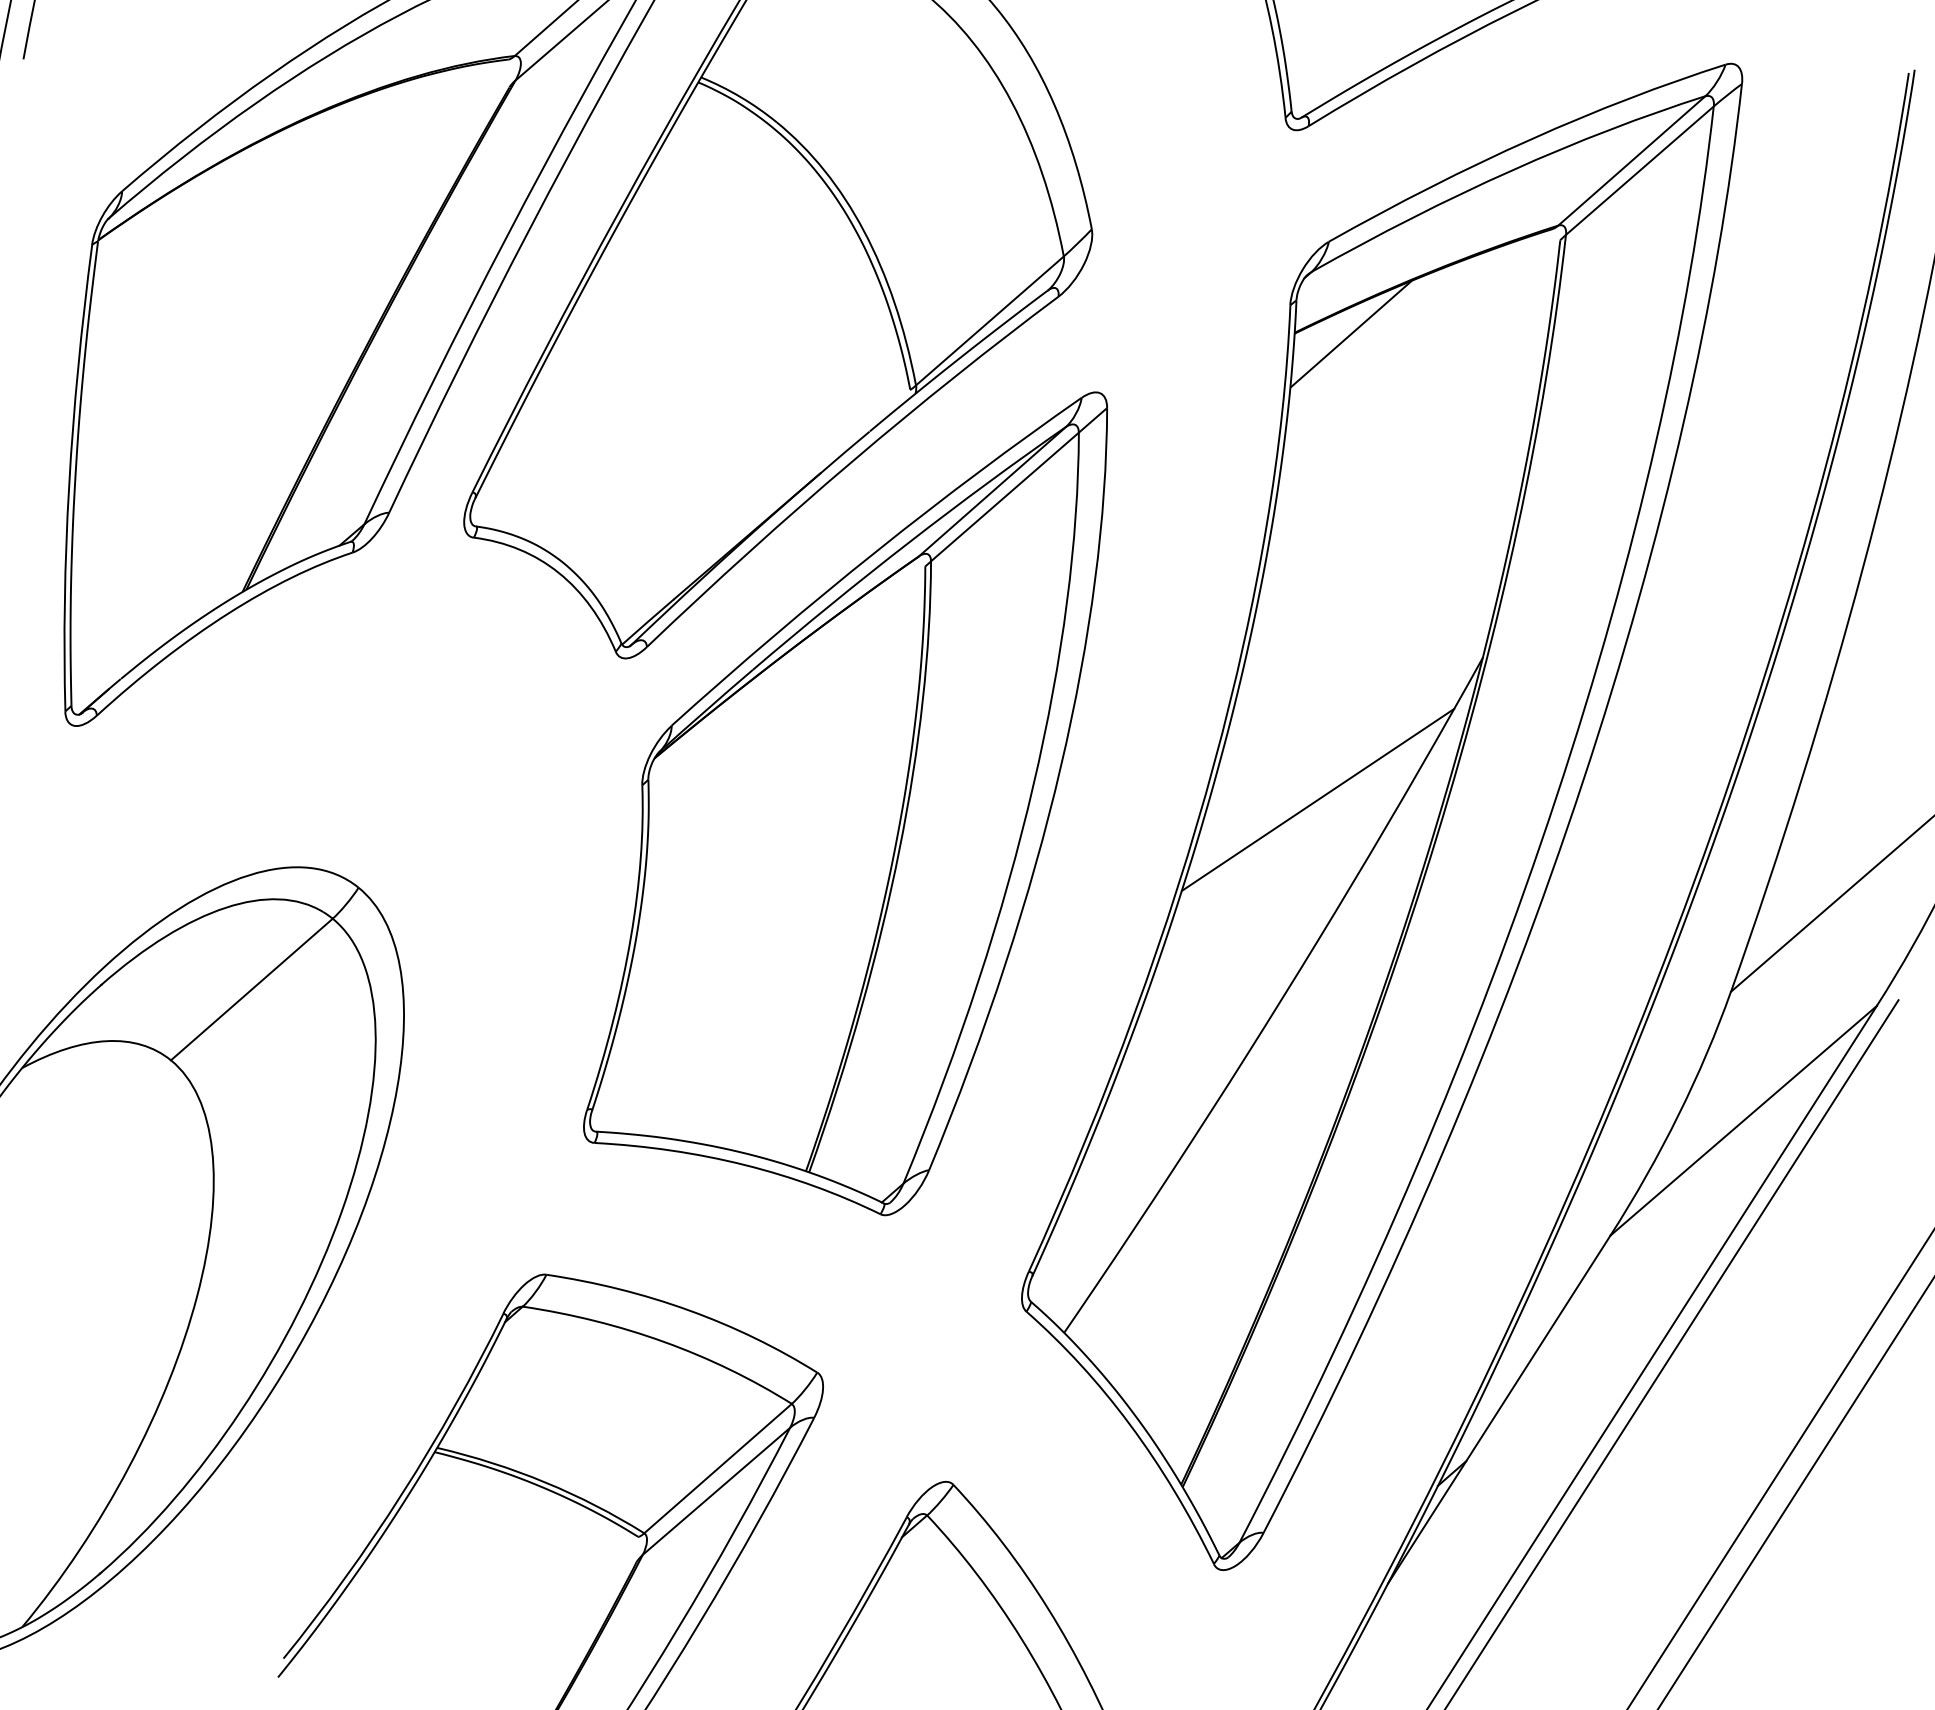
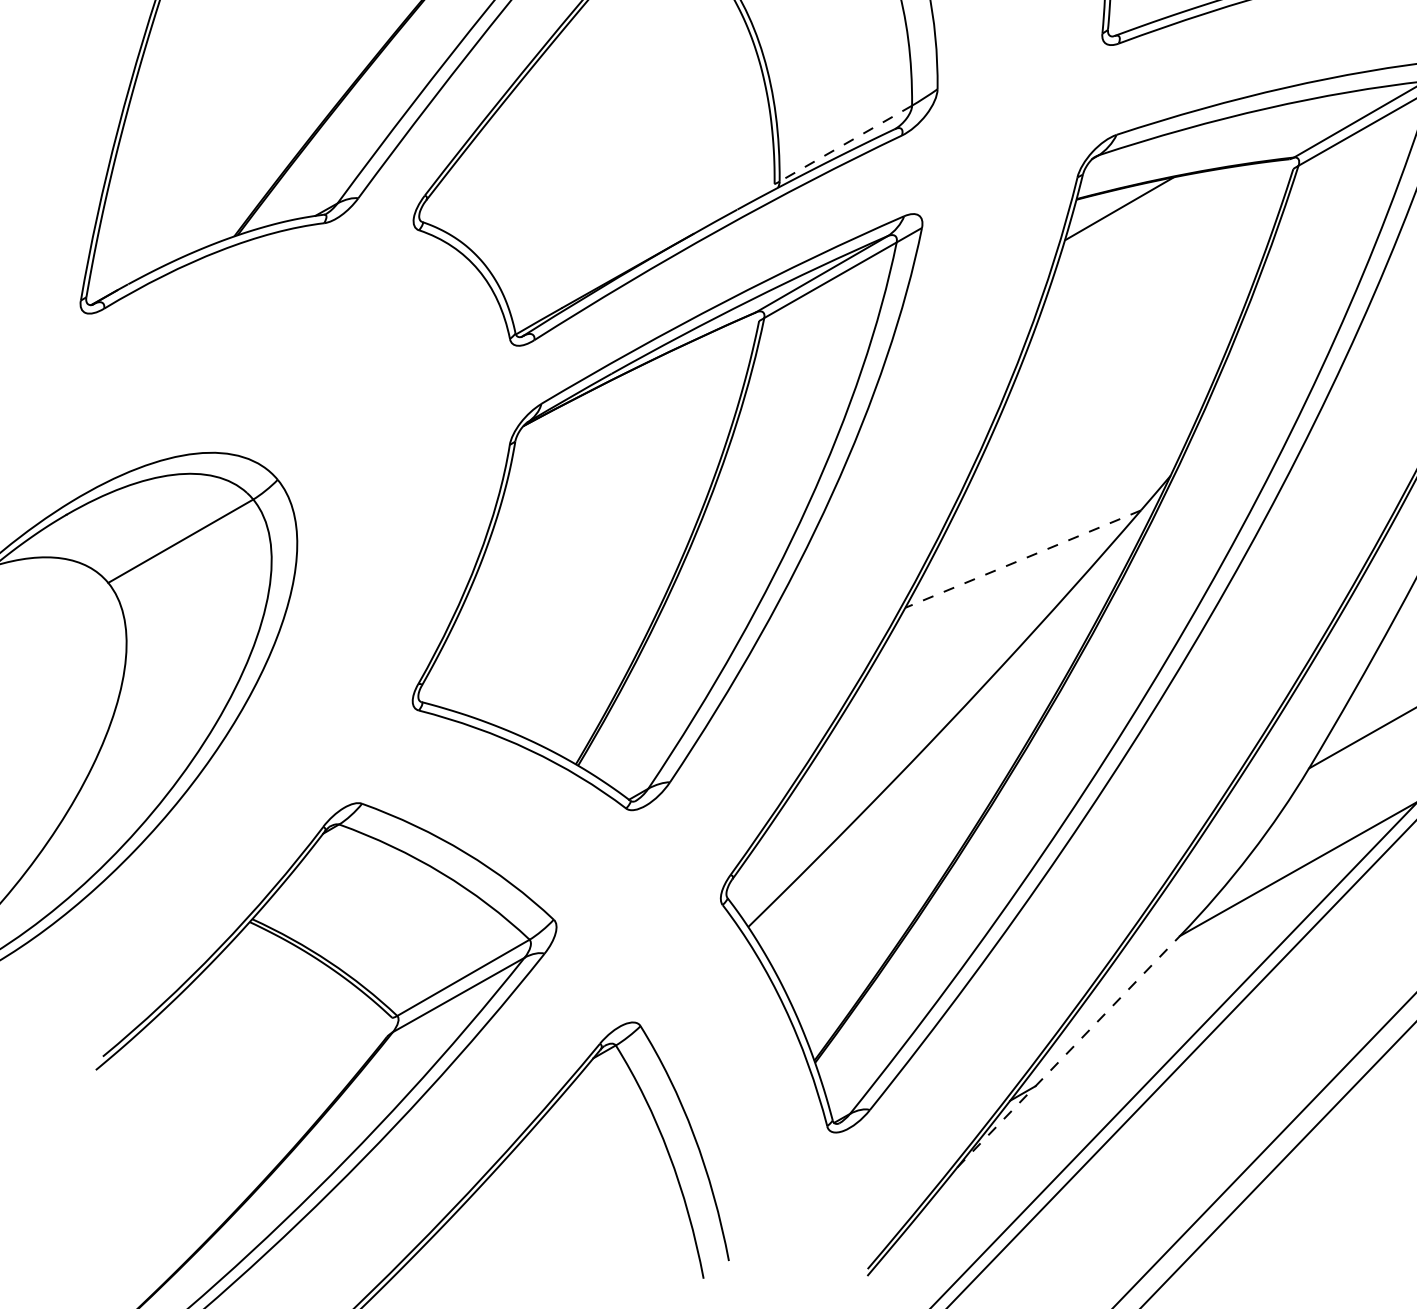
line: (989, 321) -> (845, 143), solid -> dashed
line: (1318, 799) -> (1023, 558), solid -> dashed
line: (1499, 1409) -> (1068, 1051), solid -> dashed

